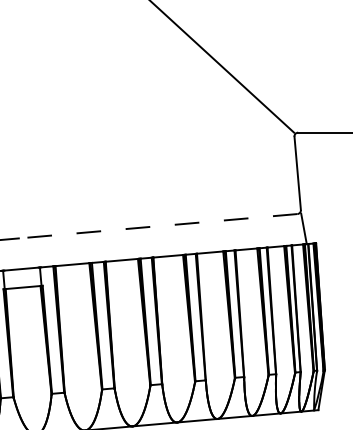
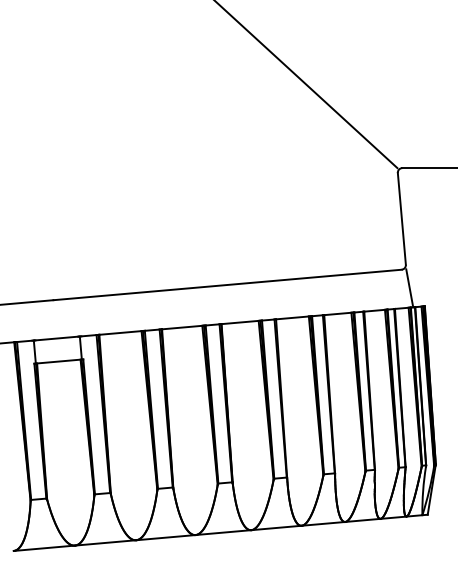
line: (158, 225) -> (227, 284), dashed -> solid

